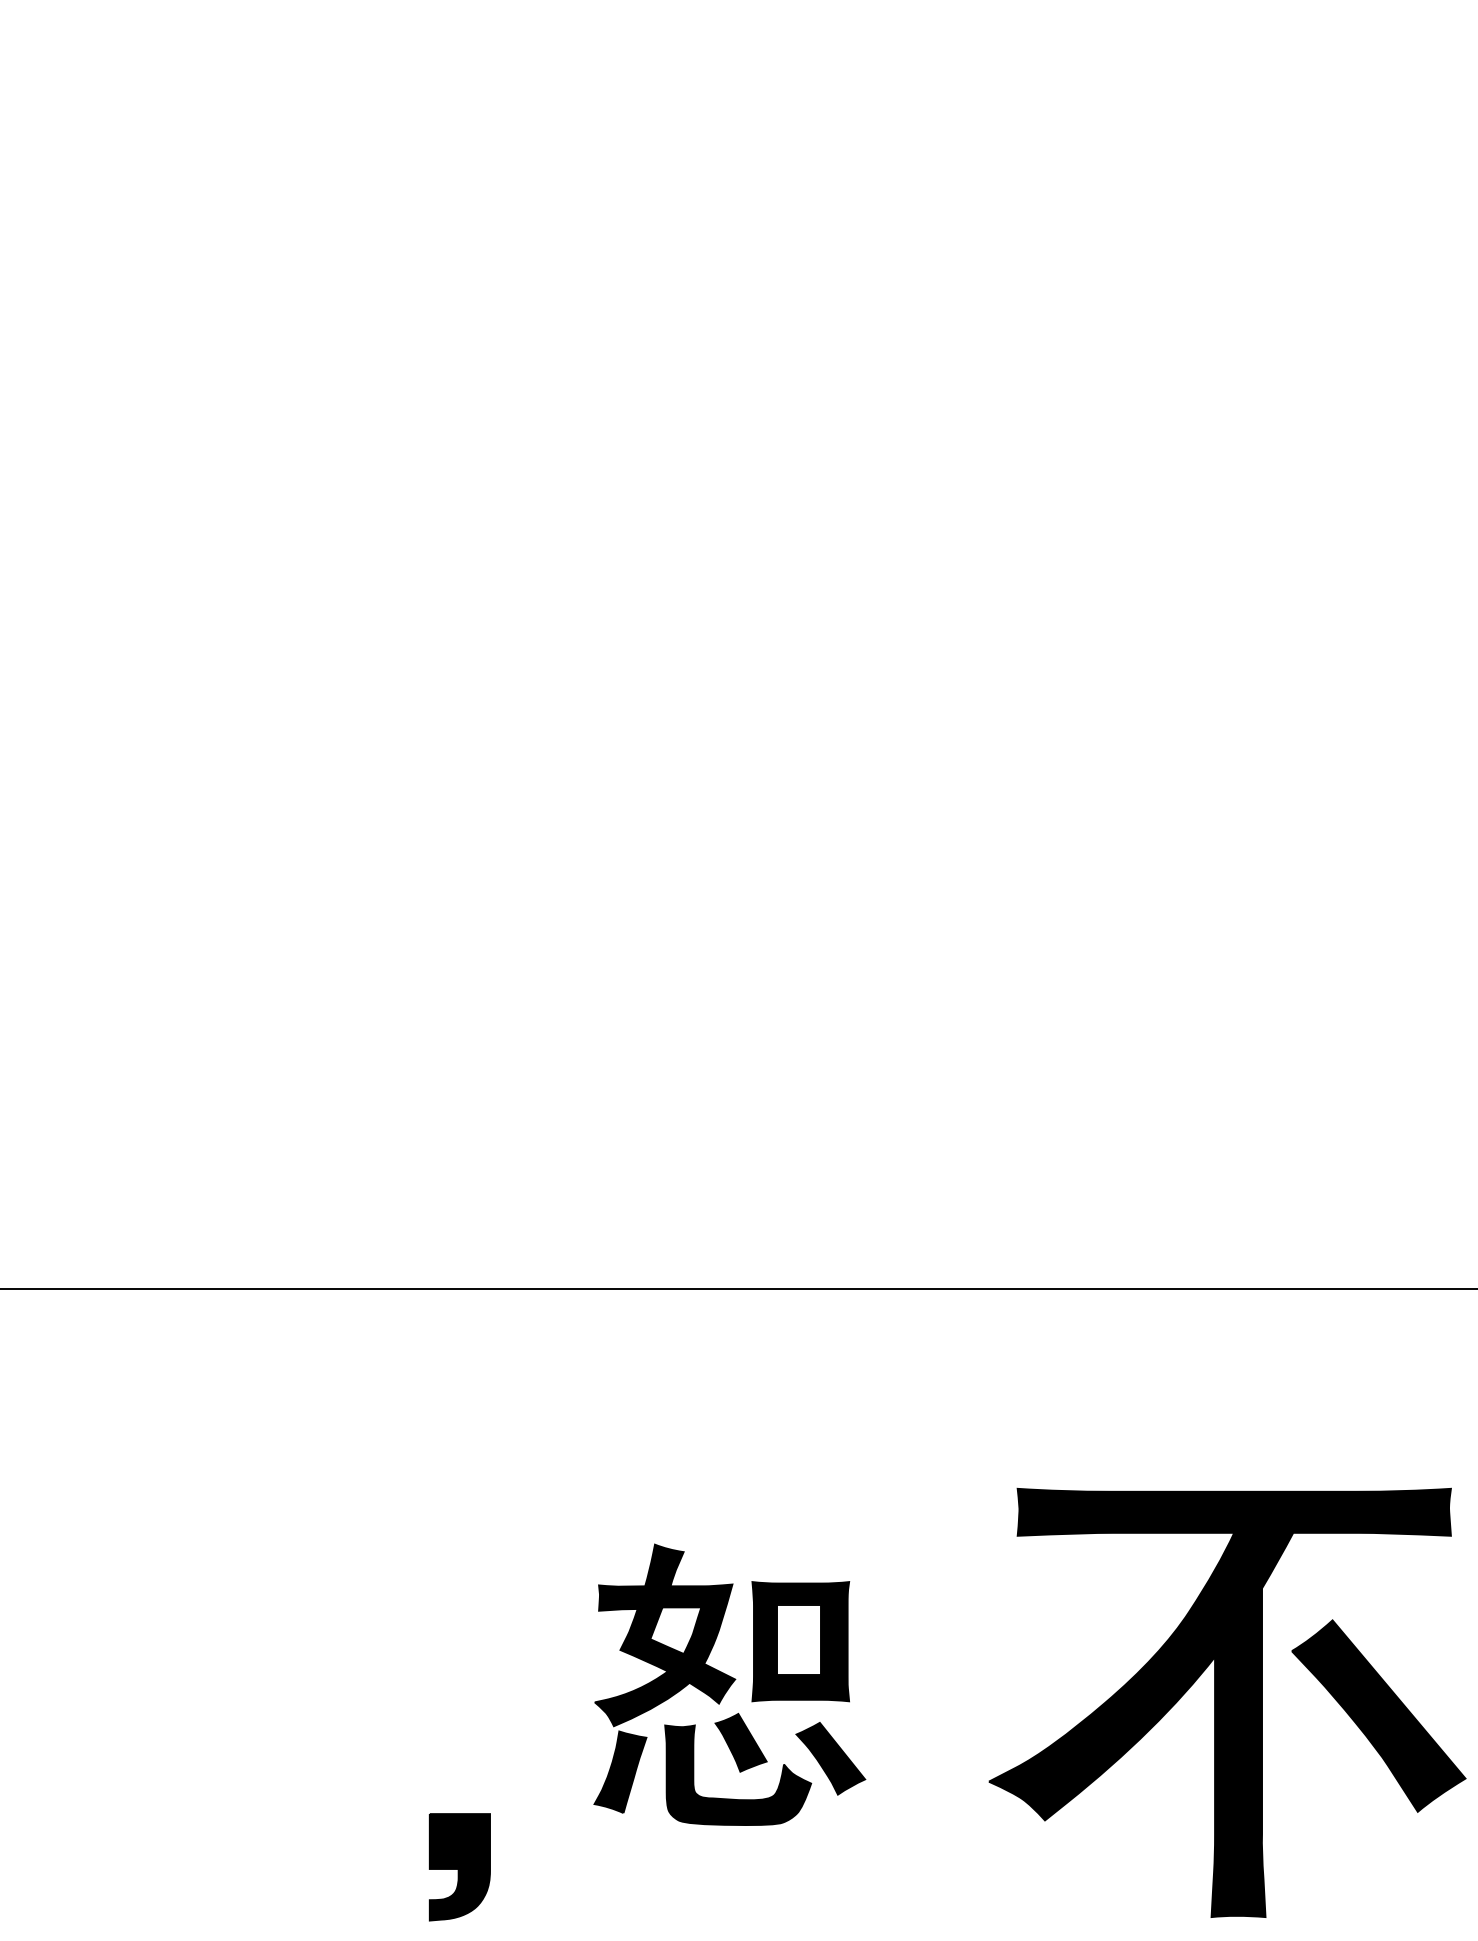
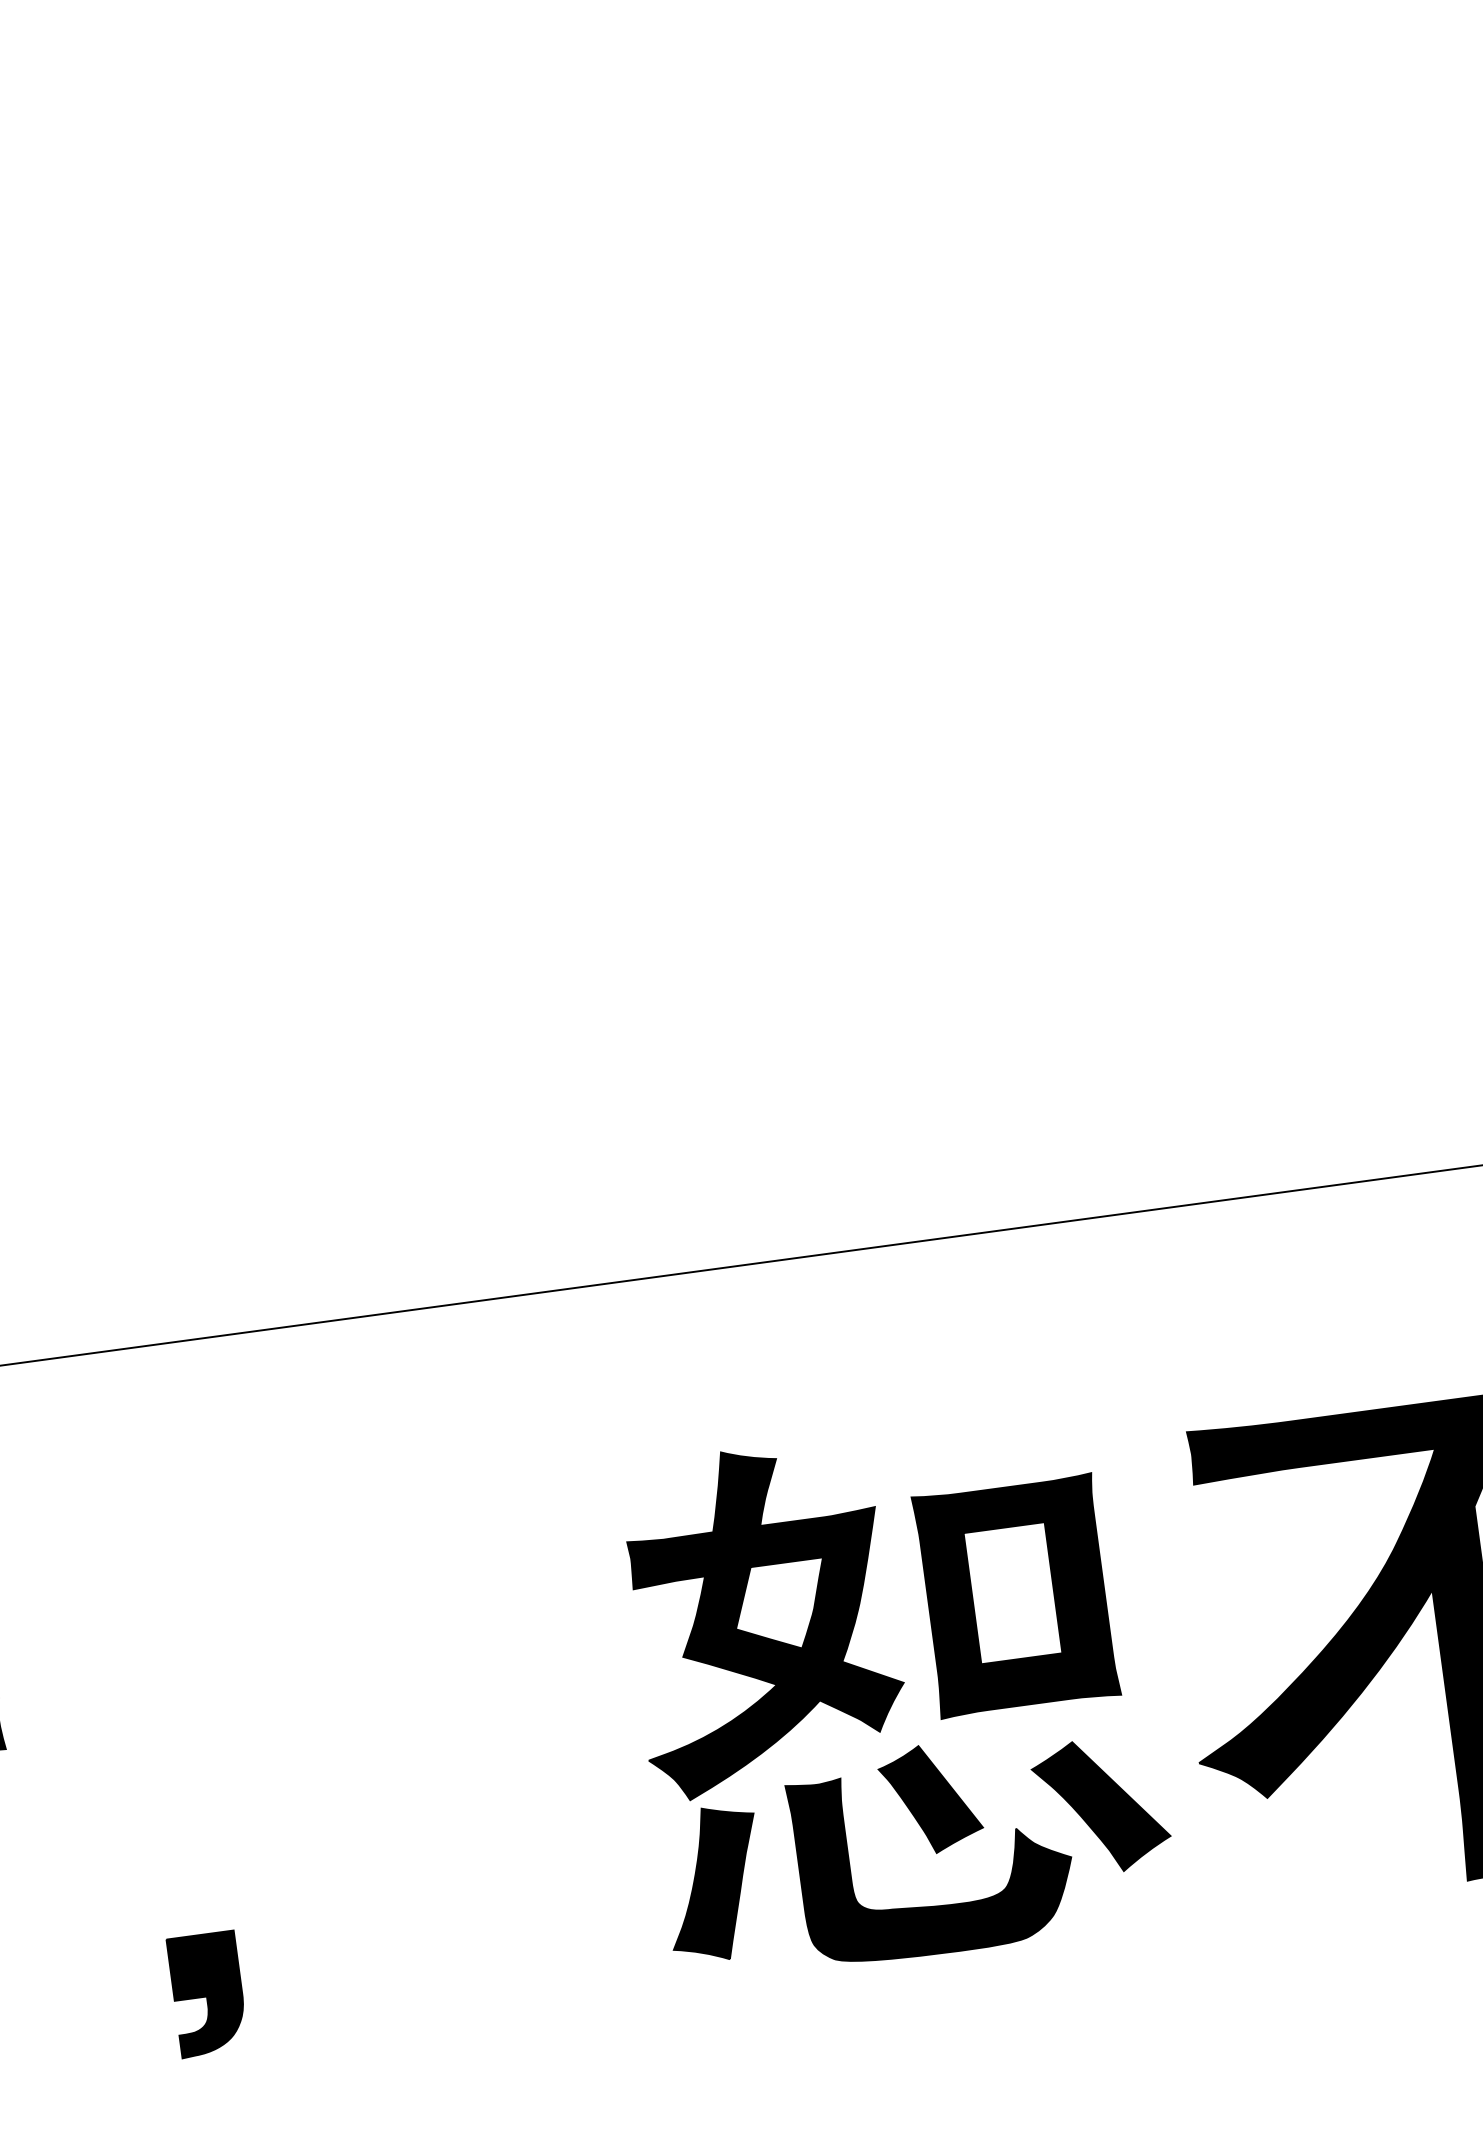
part: (729, 1684) -> (895, 1693), size x1.67
part: (459, 1867) -> (207, 1994), moved

